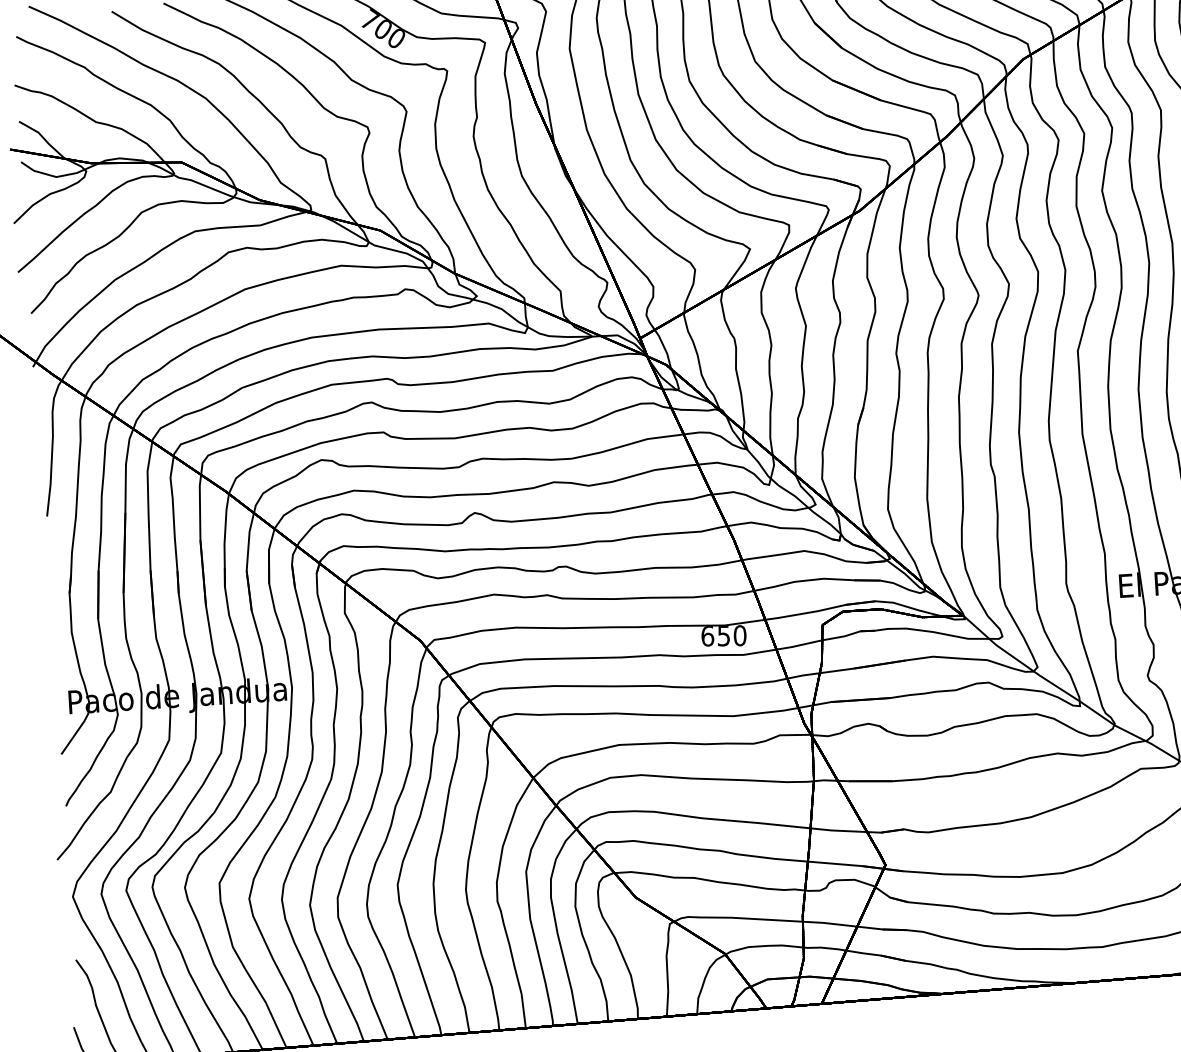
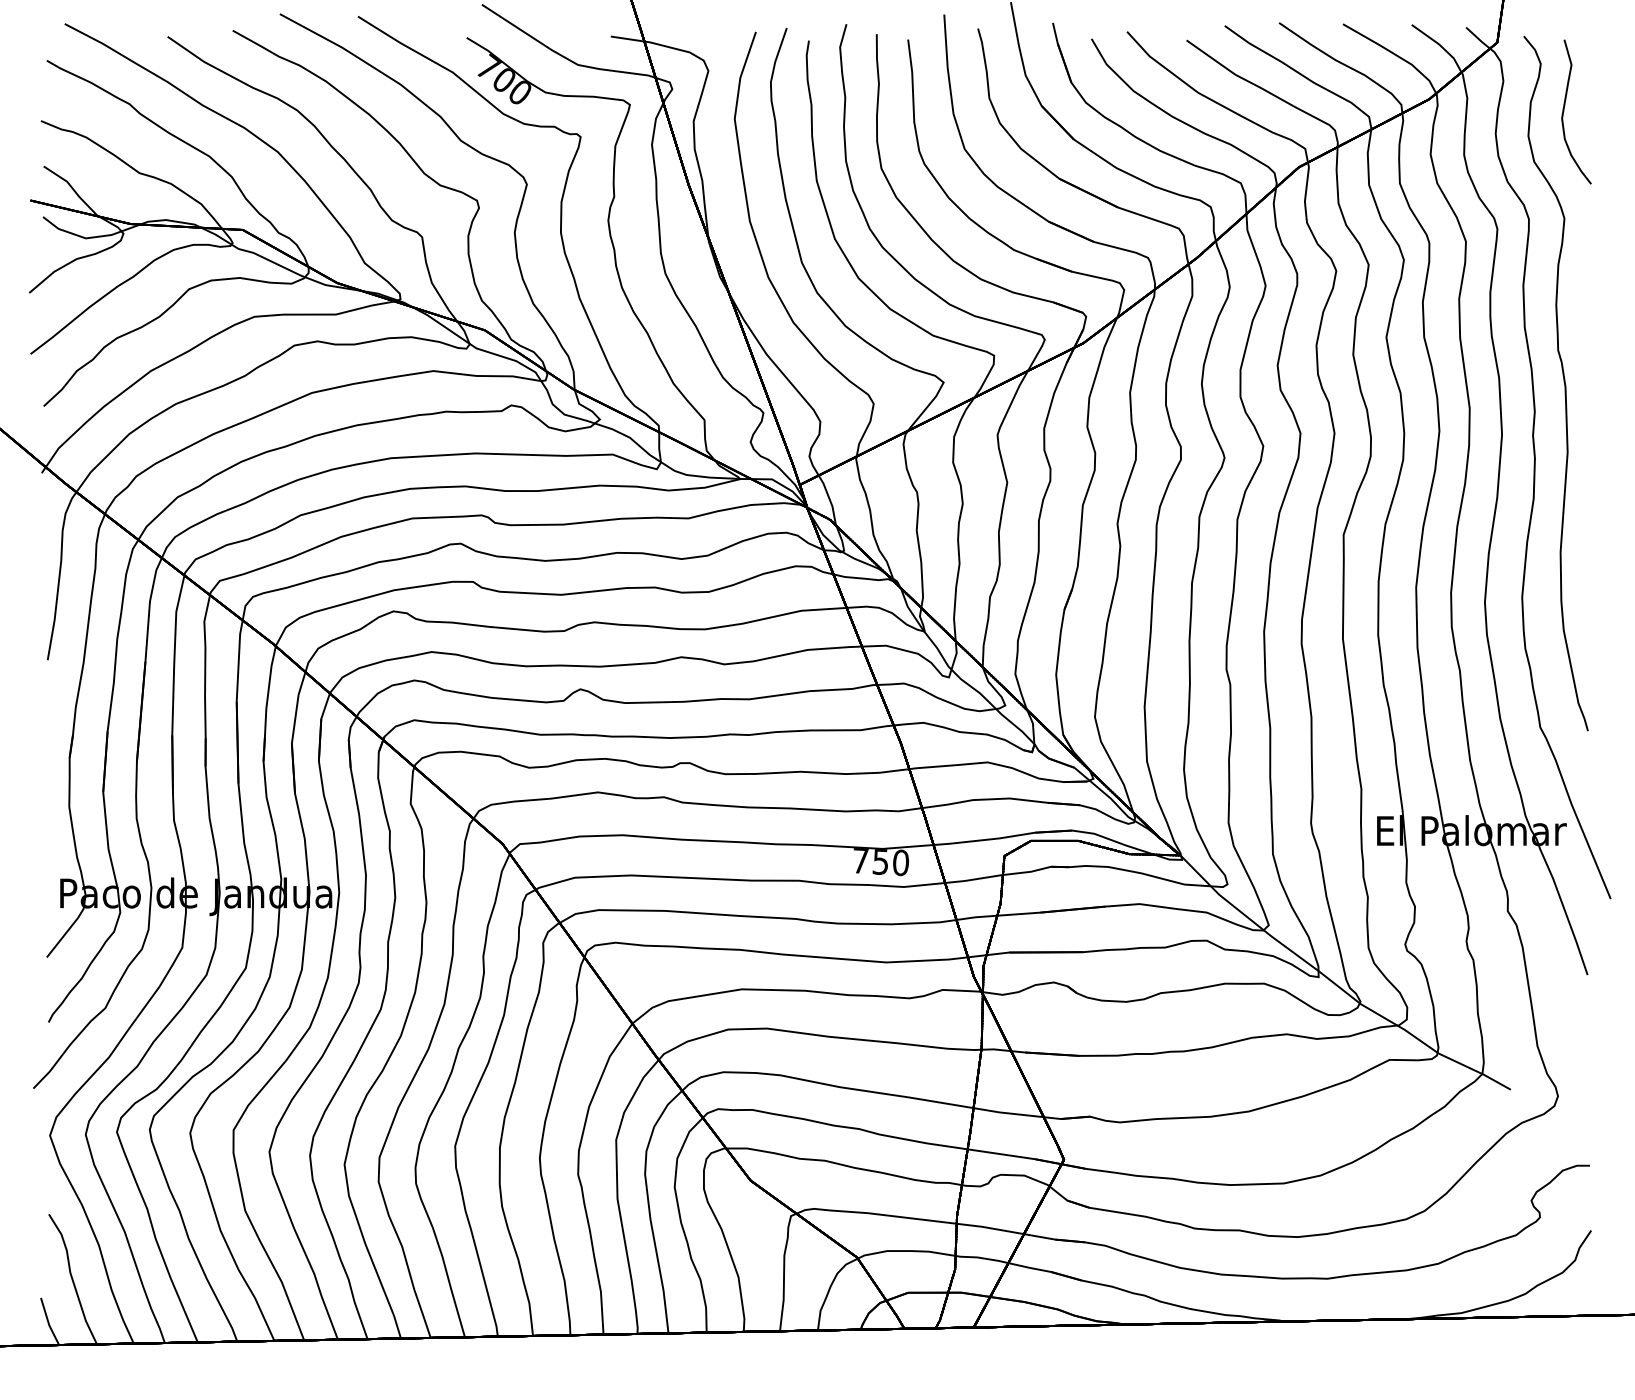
text: (707, 635) -> (860, 860), 650 -> 750

